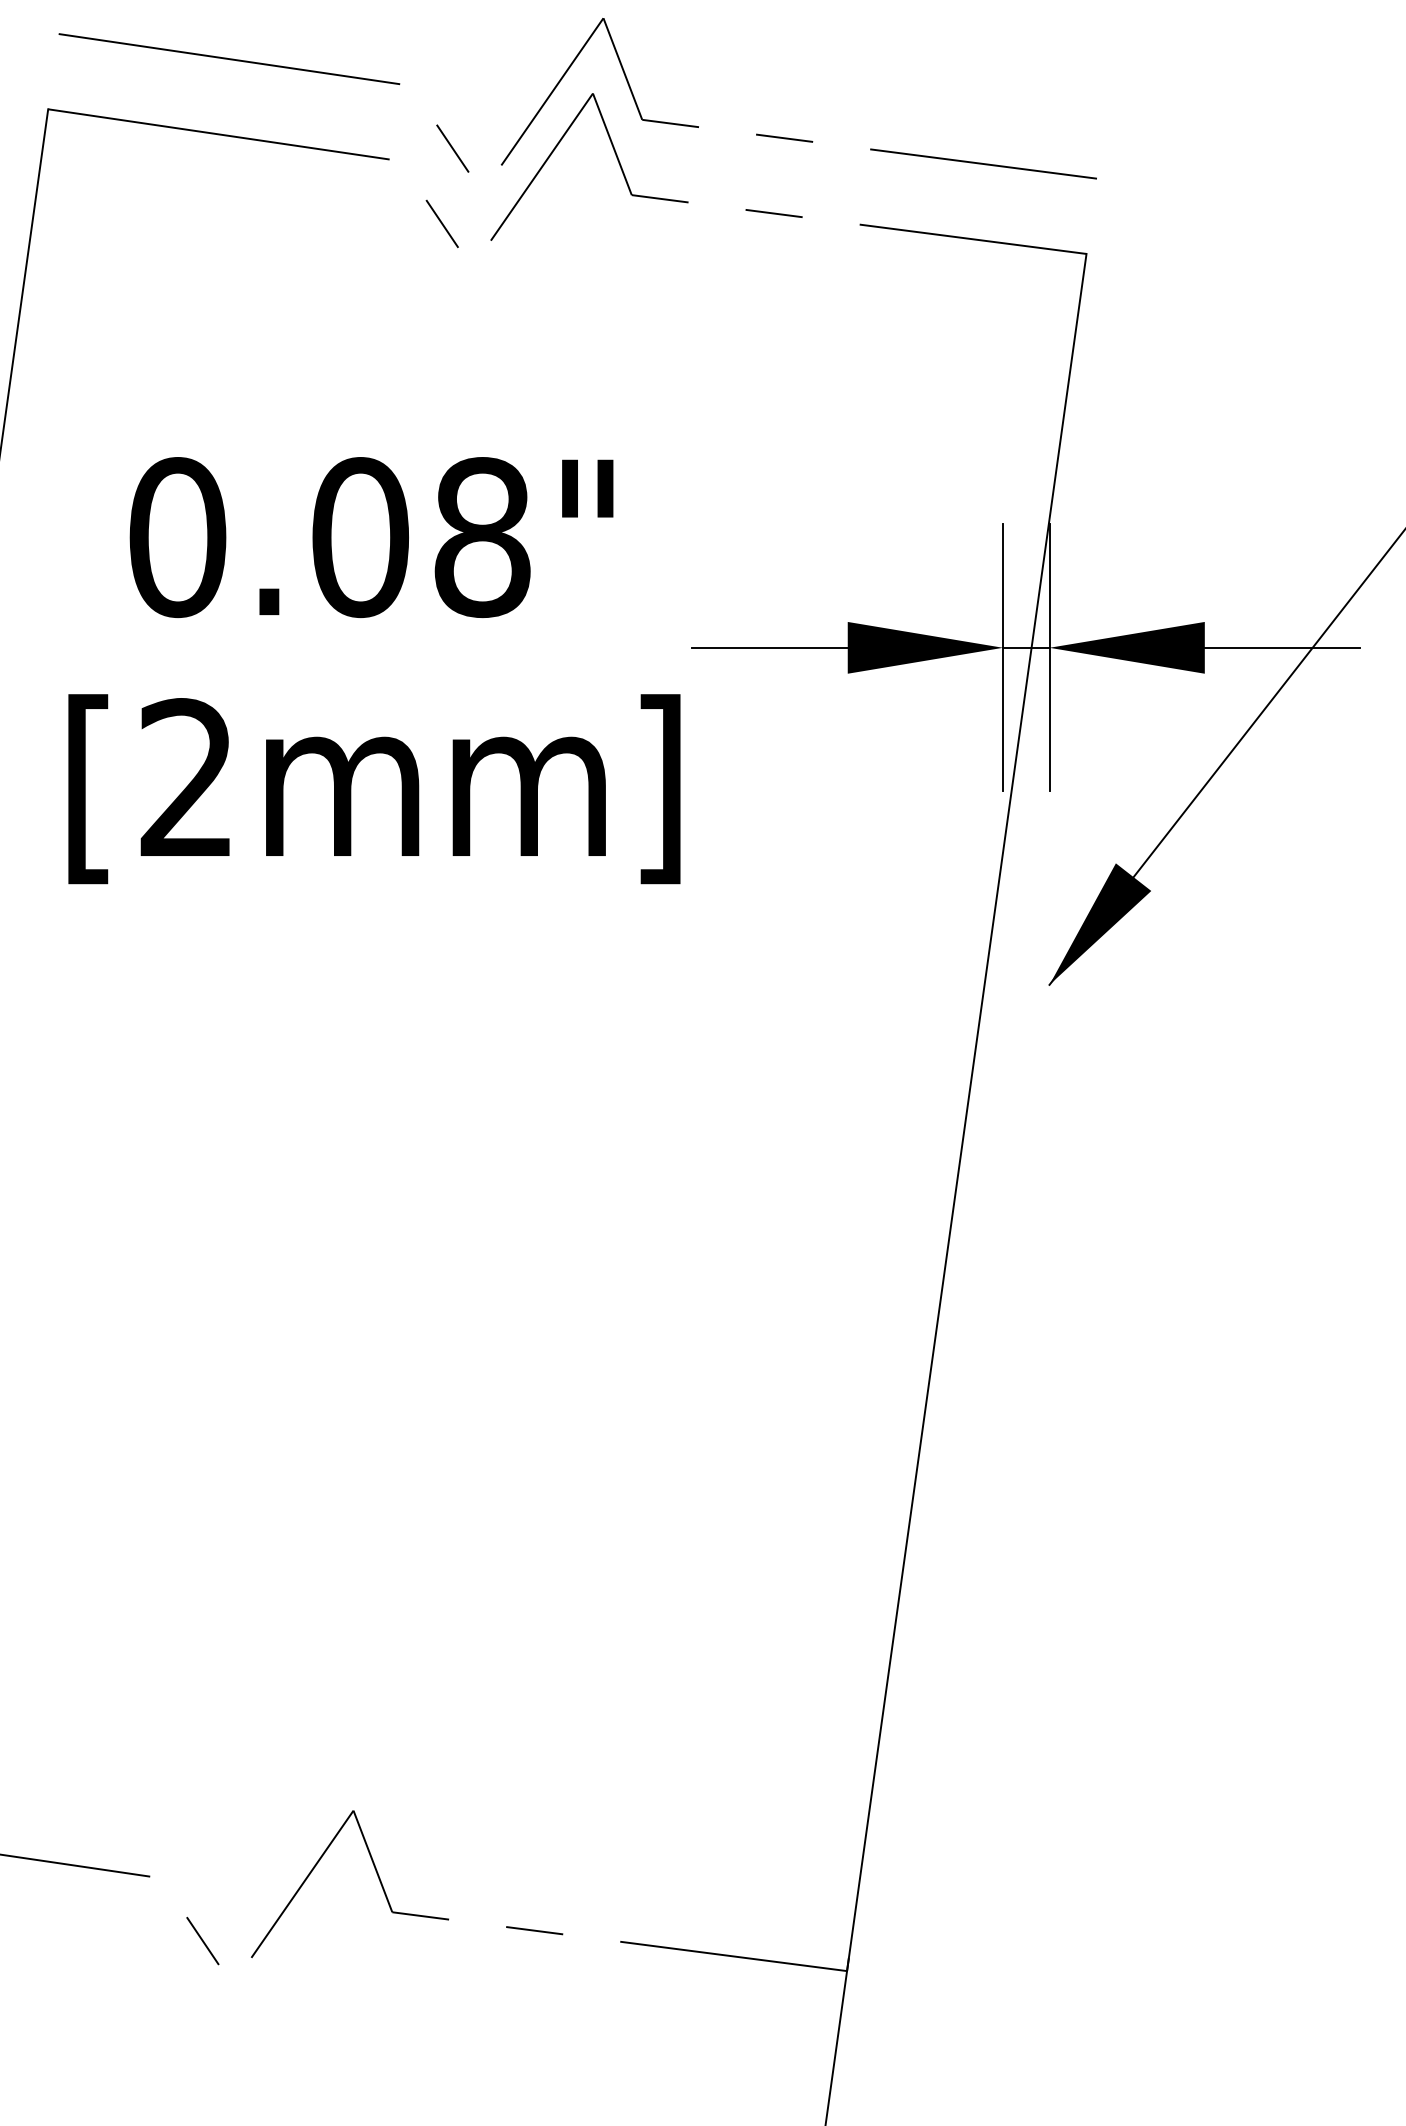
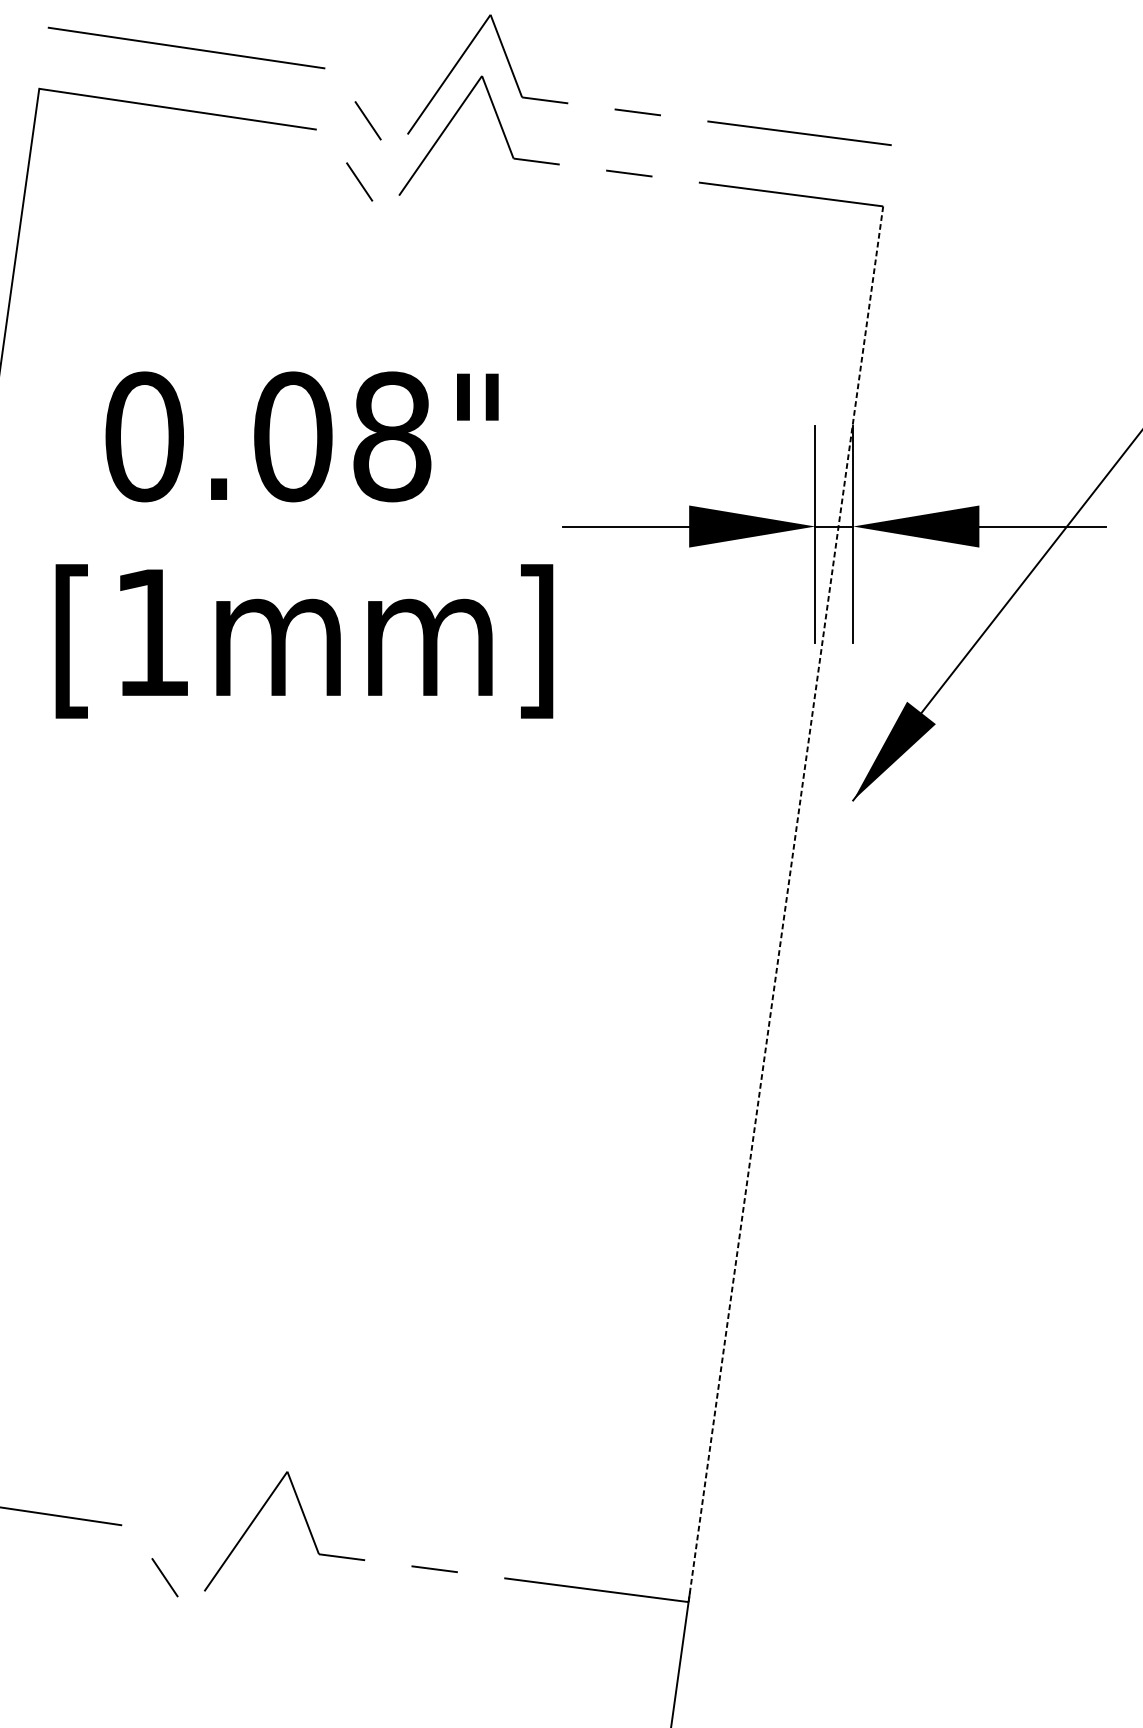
text: (185, 776) -> (150, 631), [2mm] -> [1mm]
line: (966, 1112) -> (785, 904), solid -> dashed

